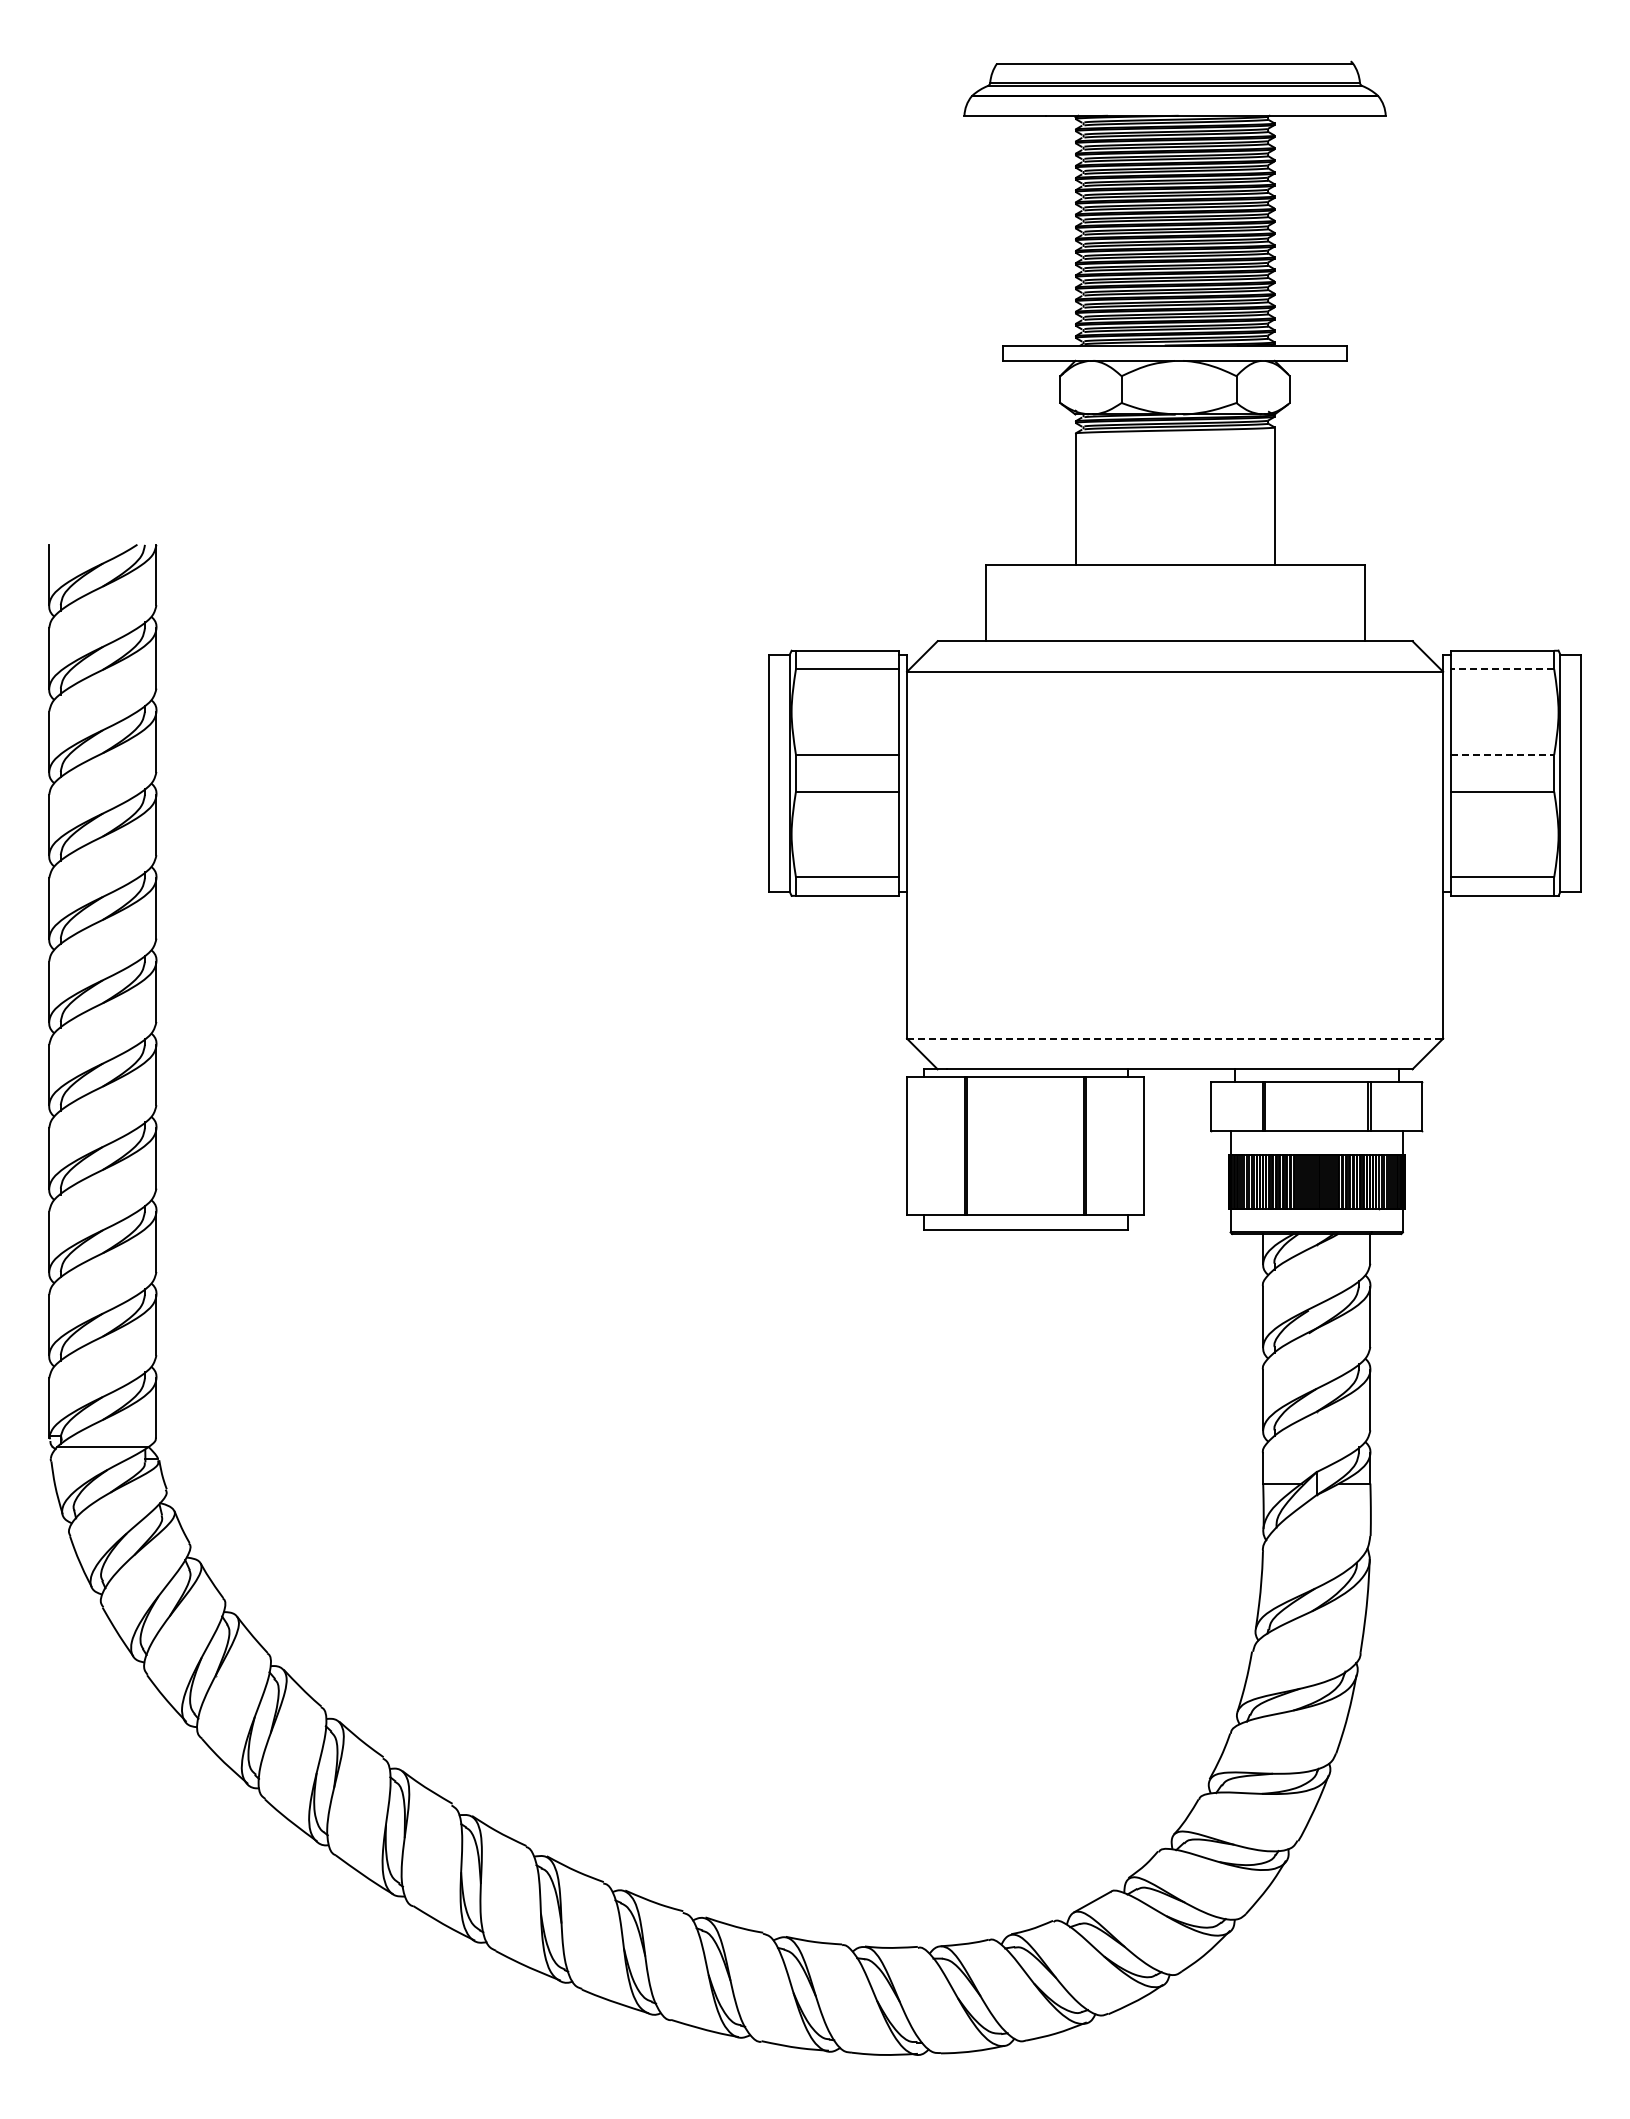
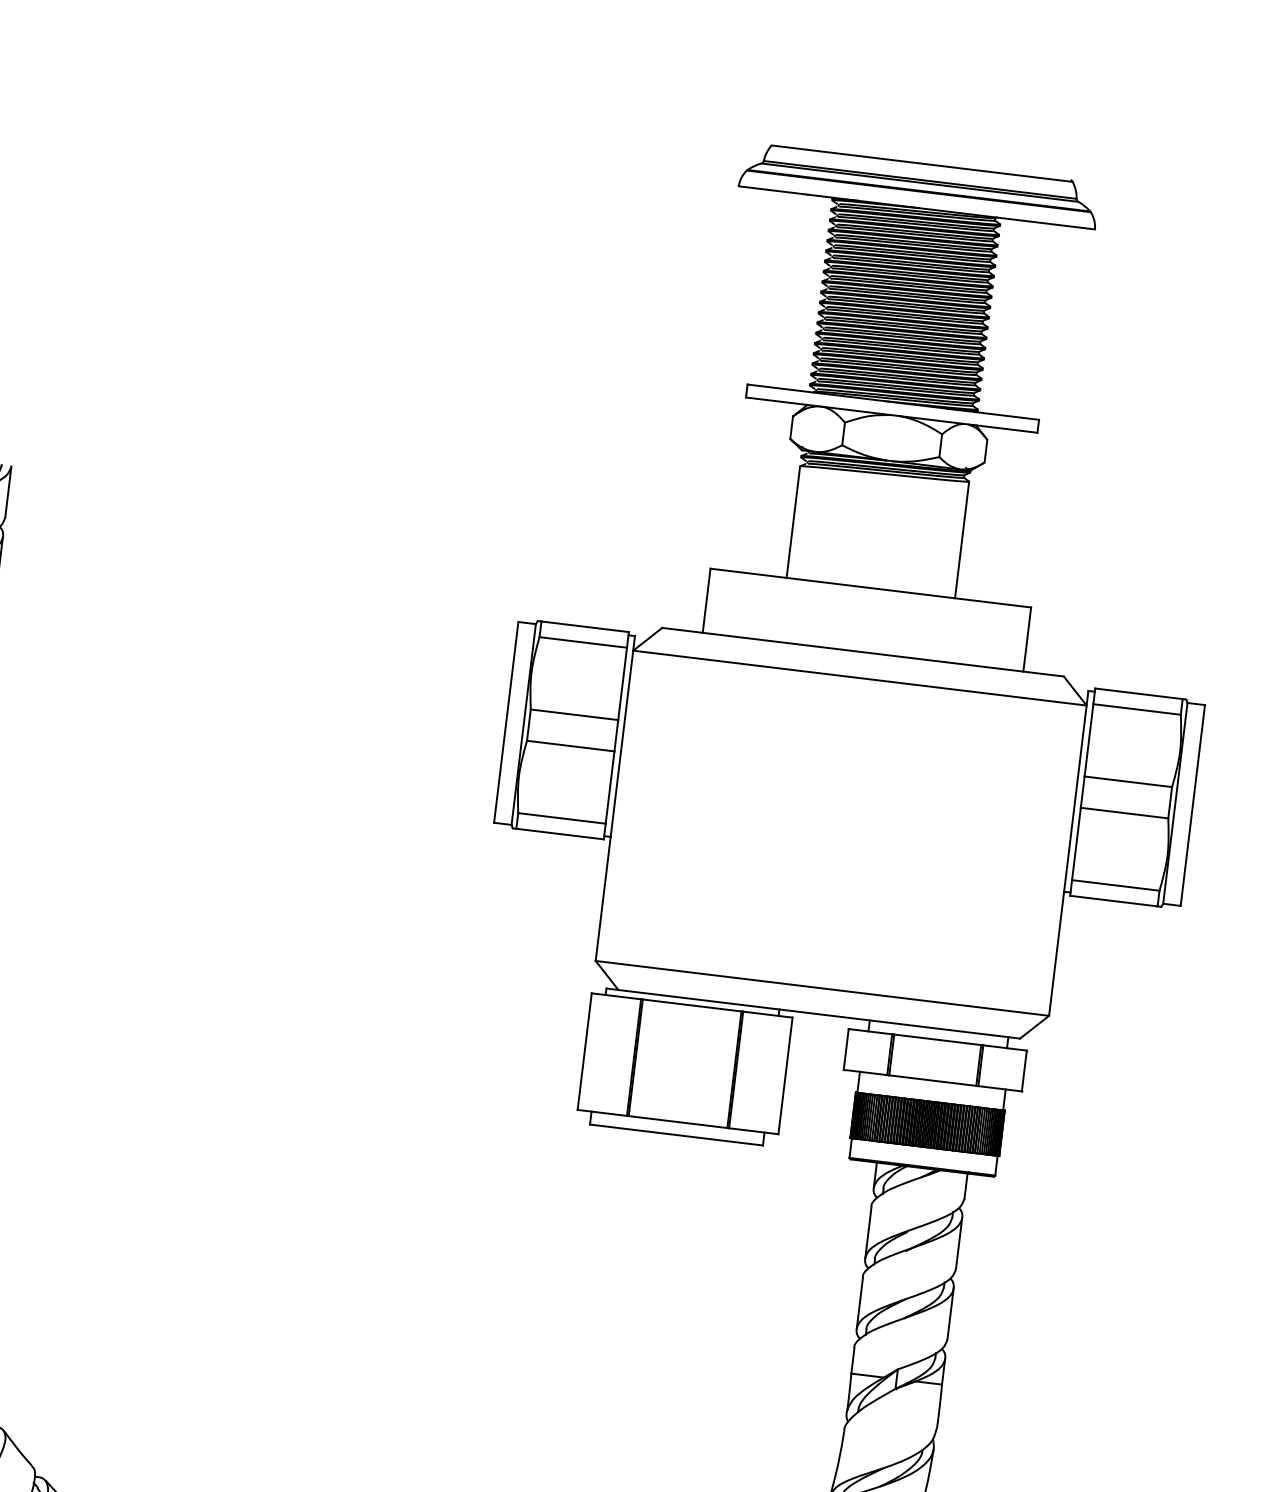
line: (1502, 669) -> (1137, 709), dashed -> solid
line: (1502, 754) -> (1128, 781), dashed -> solid
line: (1175, 1038) -> (822, 988), dashed -> solid

